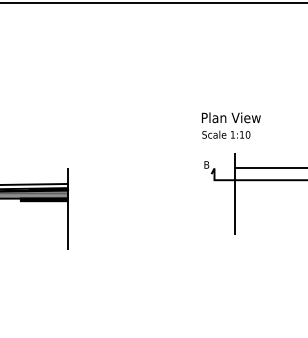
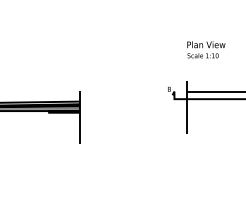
text: (231, 125) -> (206, 49), moved

